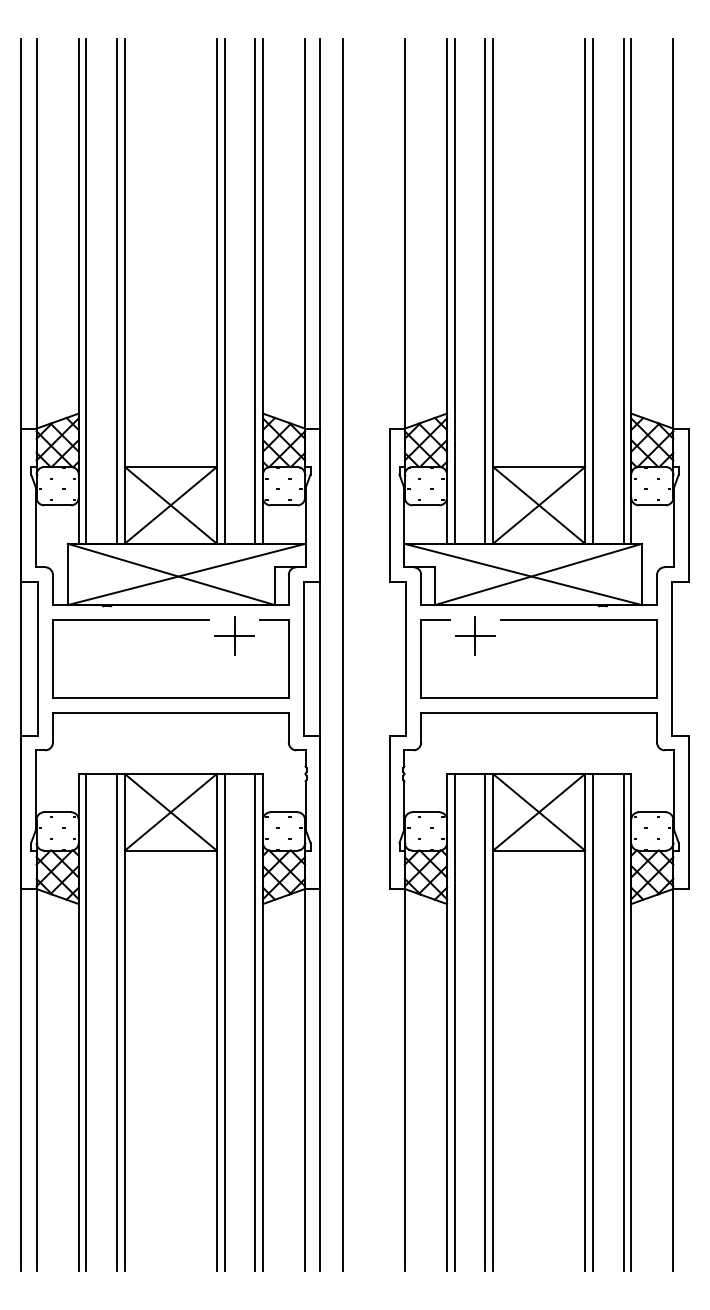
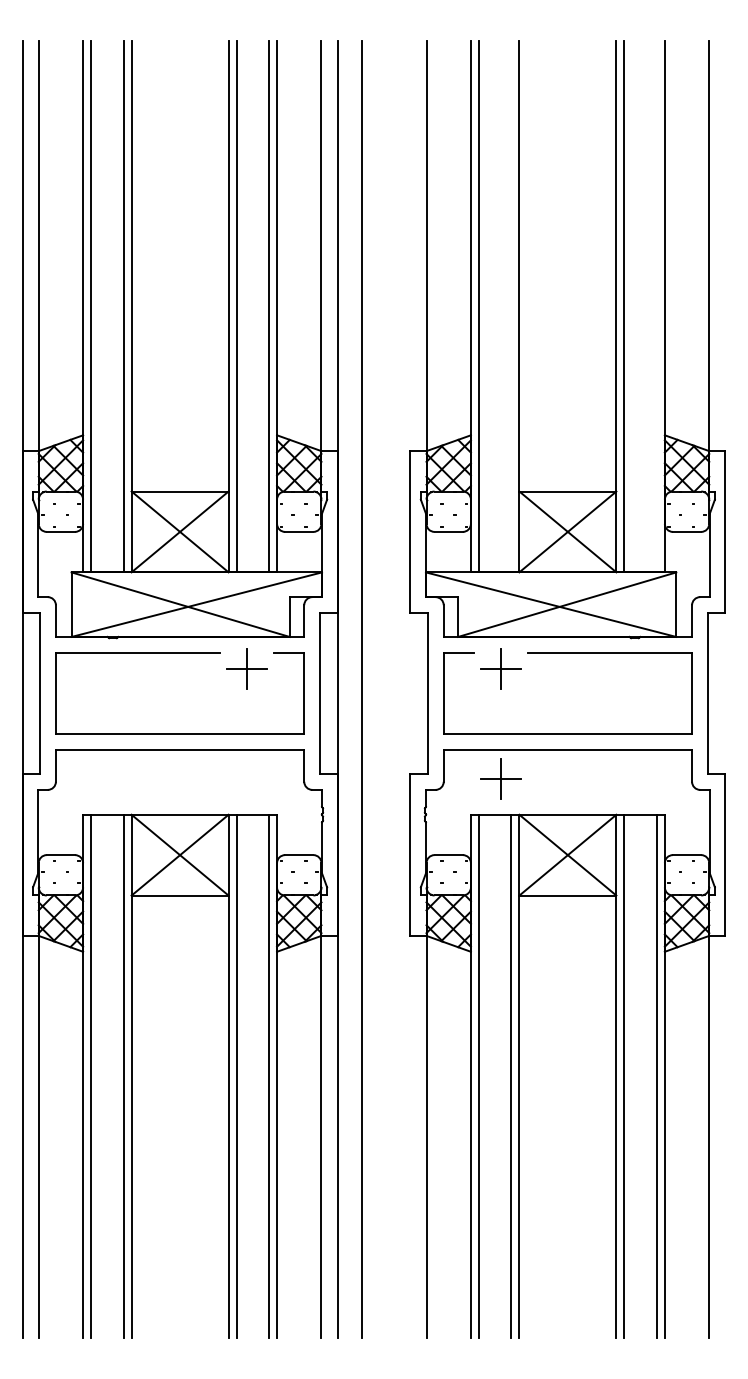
line: (485, 291) -> (511, 306), removed
line: (623, 291) -> (656, 306), removed
part: (475, 739) -> (500, 778), added

